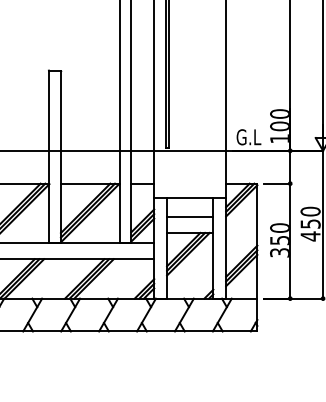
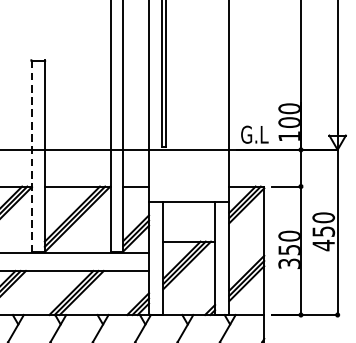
line: (49, 156) -> (32, 156), solid -> dashed
line: (190, 216) -> (189, 223), removed

